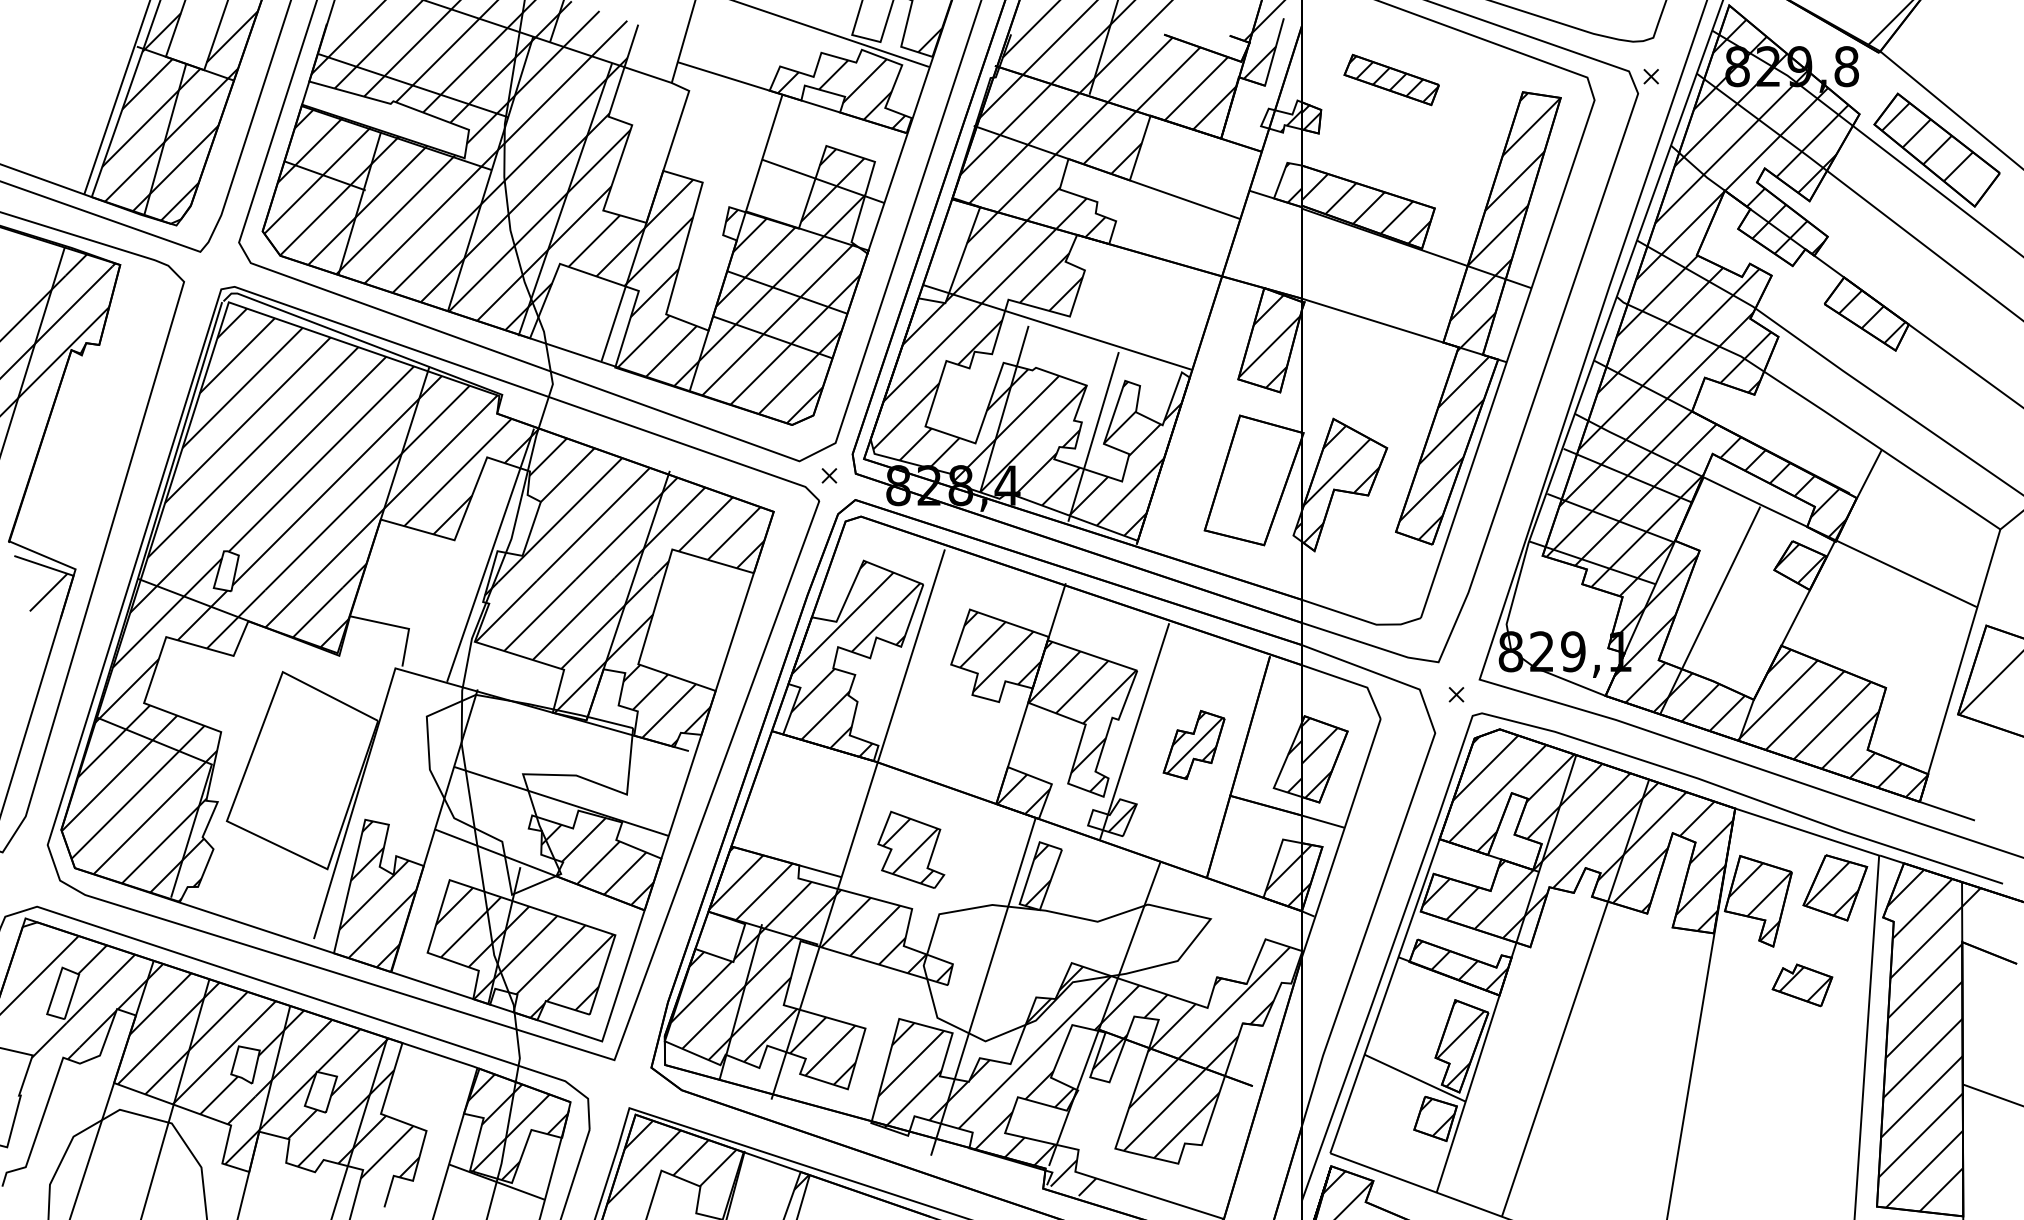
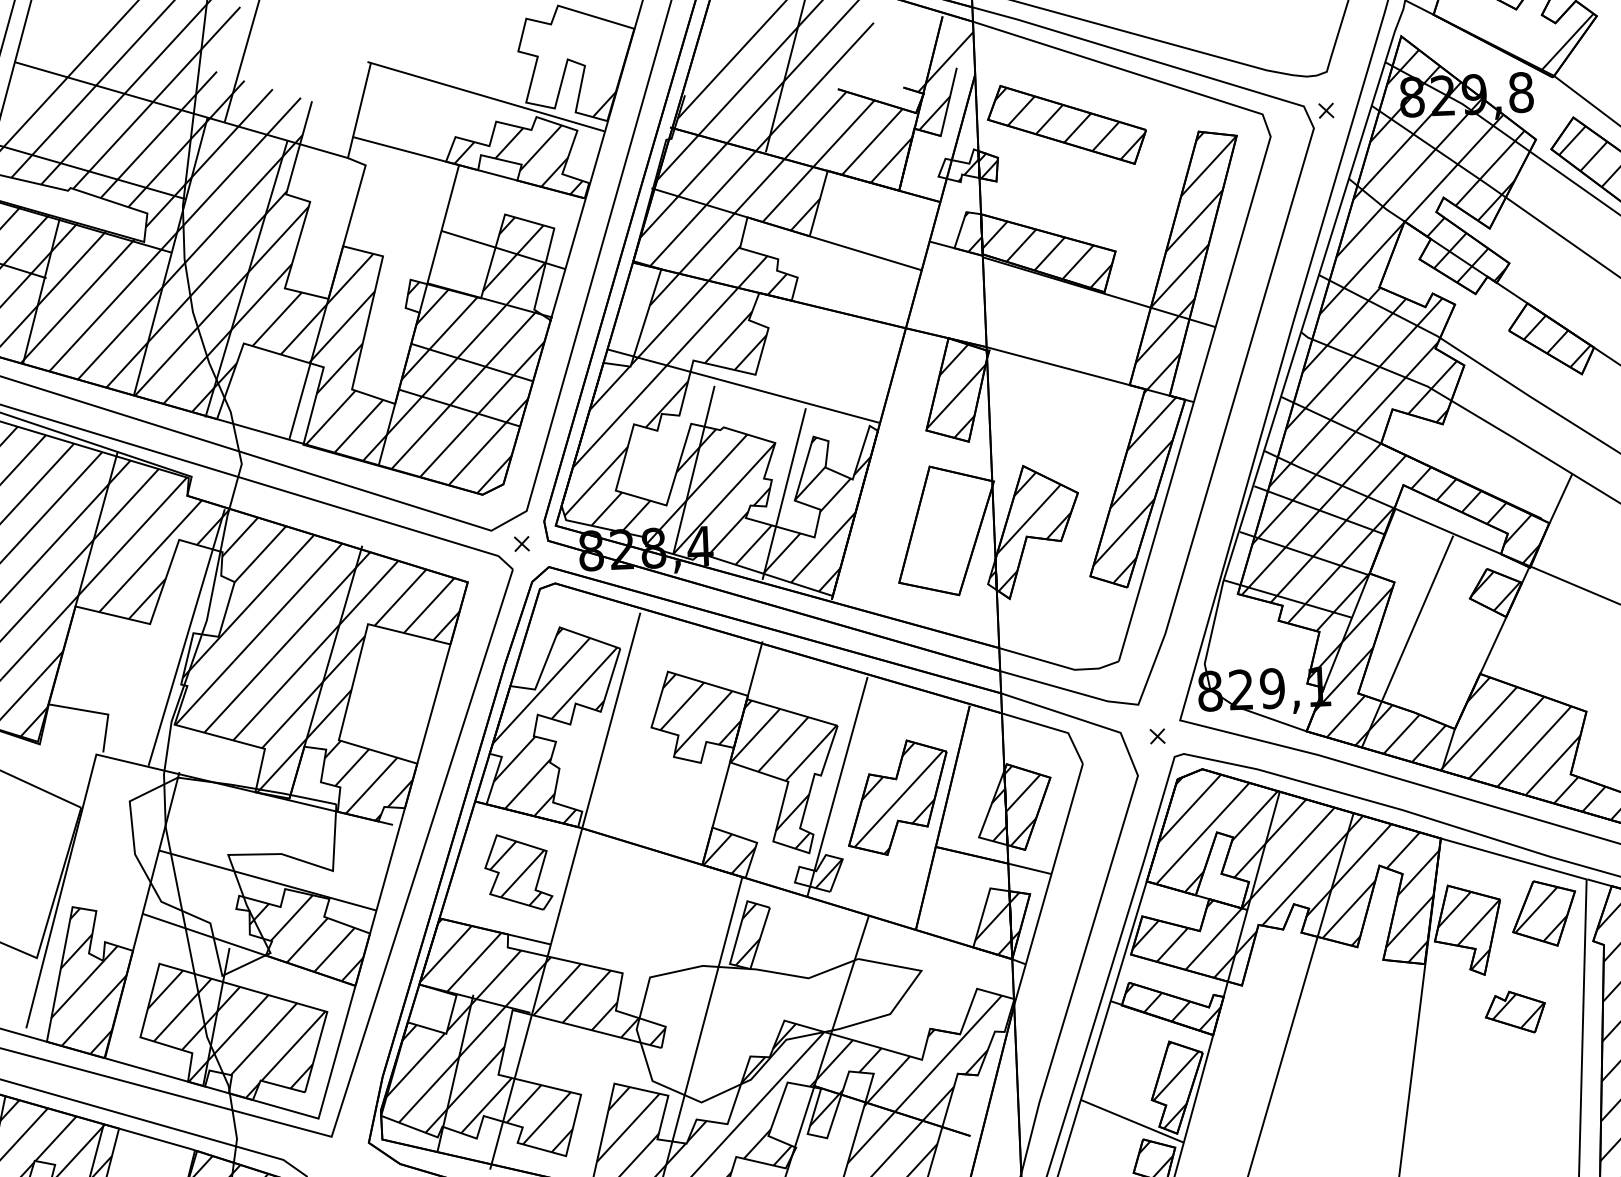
part: (1391, 79) -> (1066, 124), size x1.67
part: (1193, 744) -> (896, 797), size x1.67
part: (911, 849) -> (518, 872), moved

